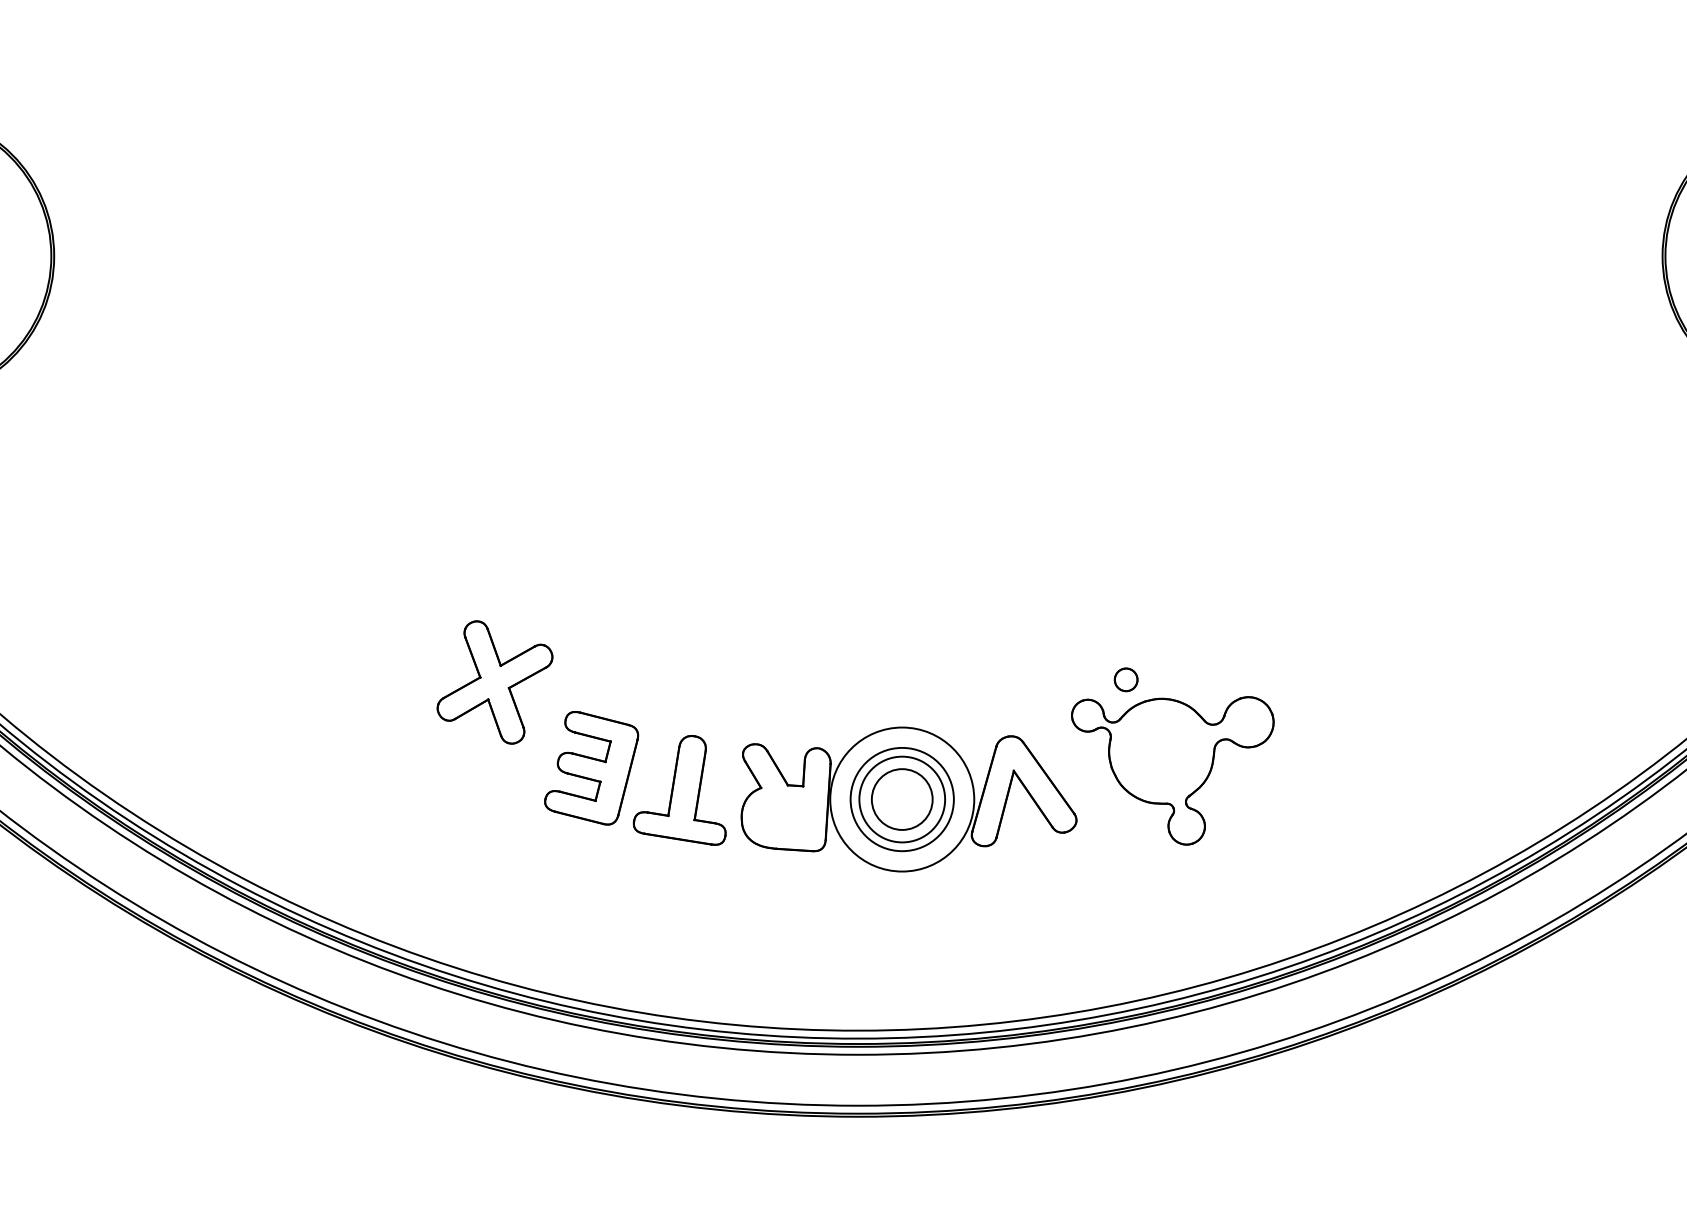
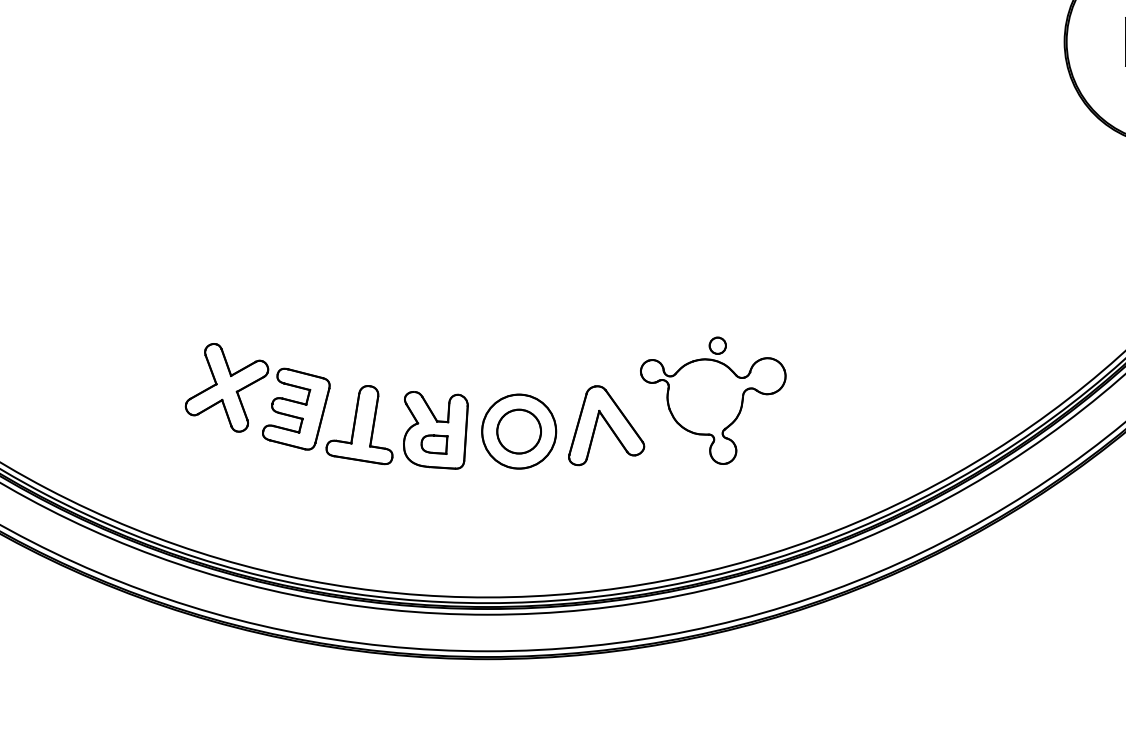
part: (1125, 679) -> (717, 345), moved
part: (494, 682) -> (226, 387), moved
circle: (901, 799) -> (518, 431), size x0.71
circle: (901, 799) -> (518, 431), size x0.71
part: (784, 817) -> (434, 444), added

